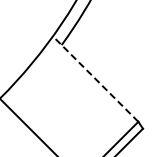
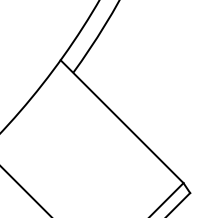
line: (95, 78) -> (121, 120), dashed -> solid

